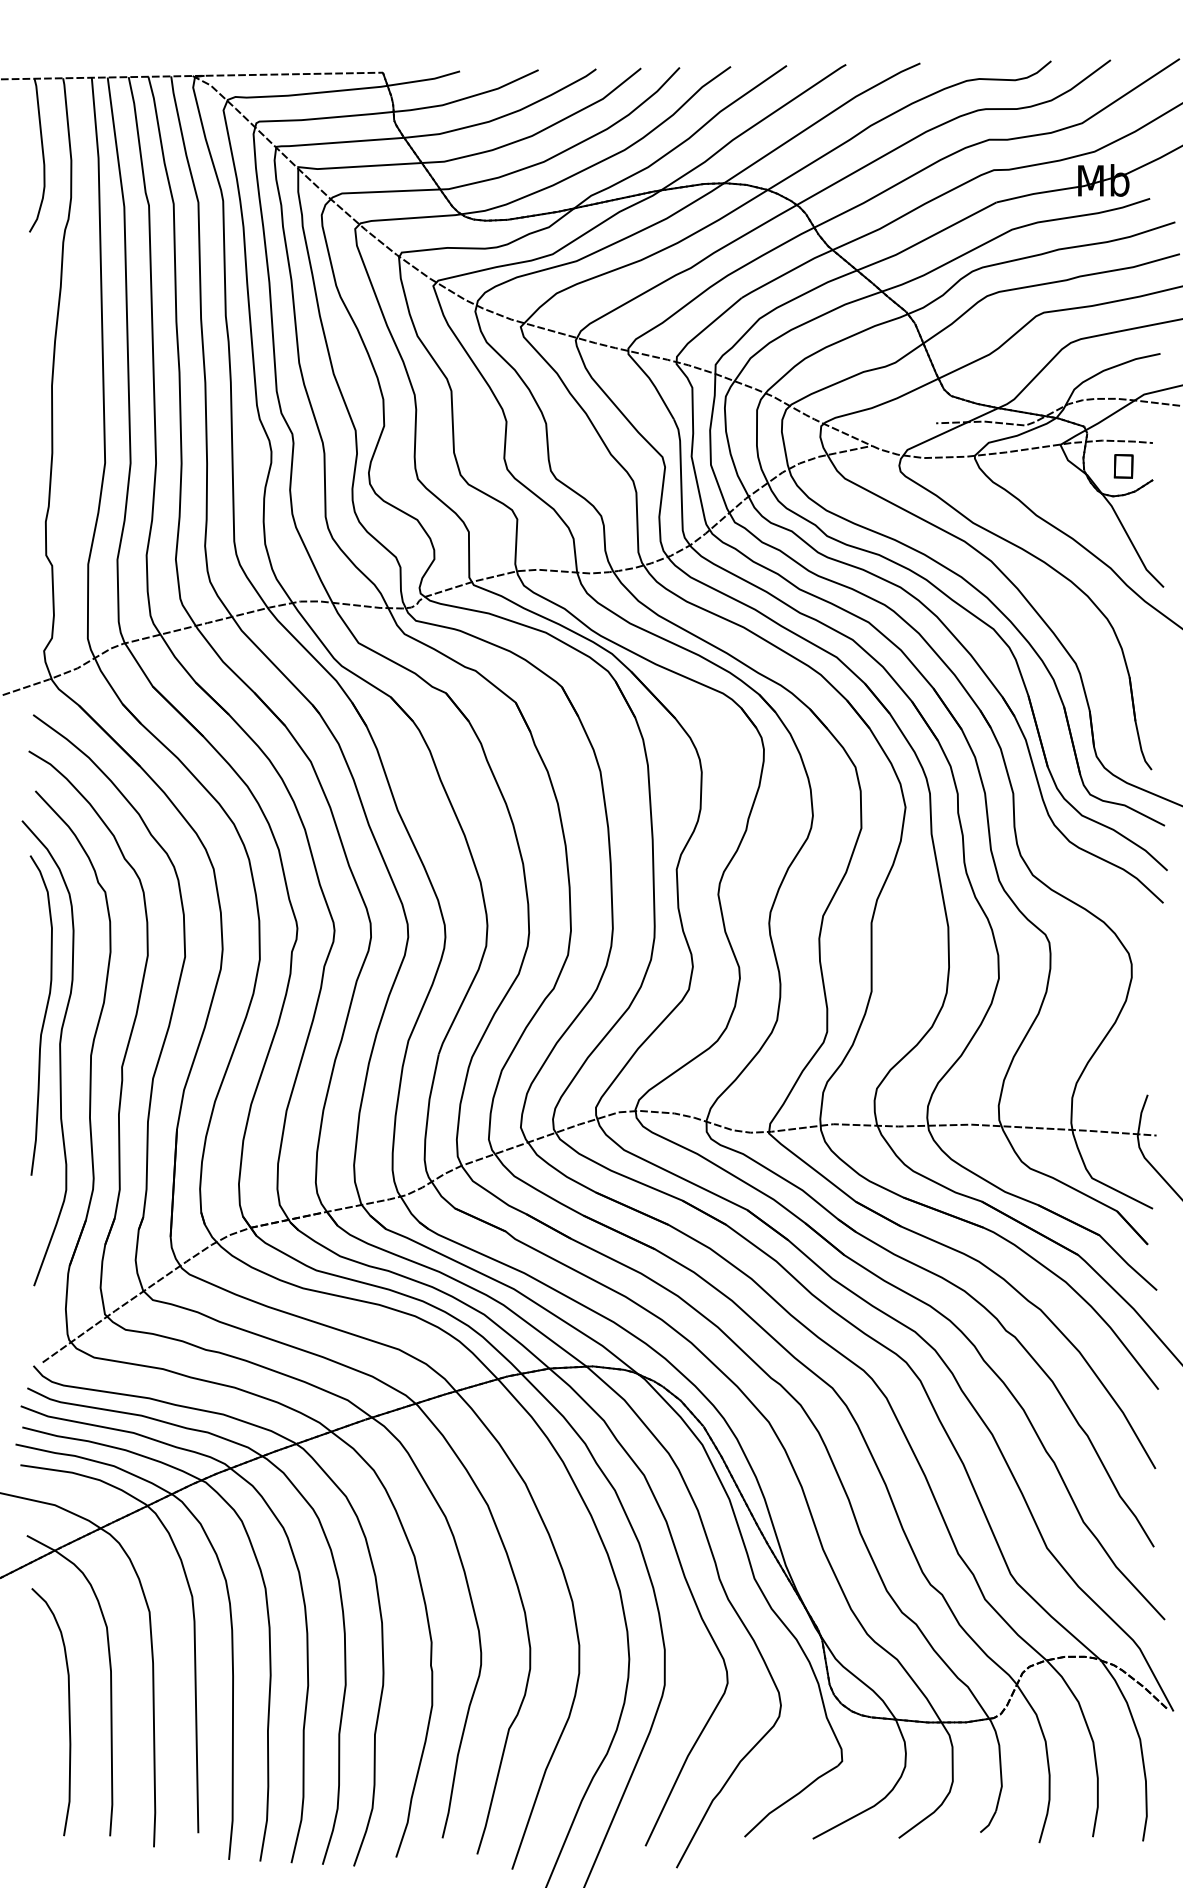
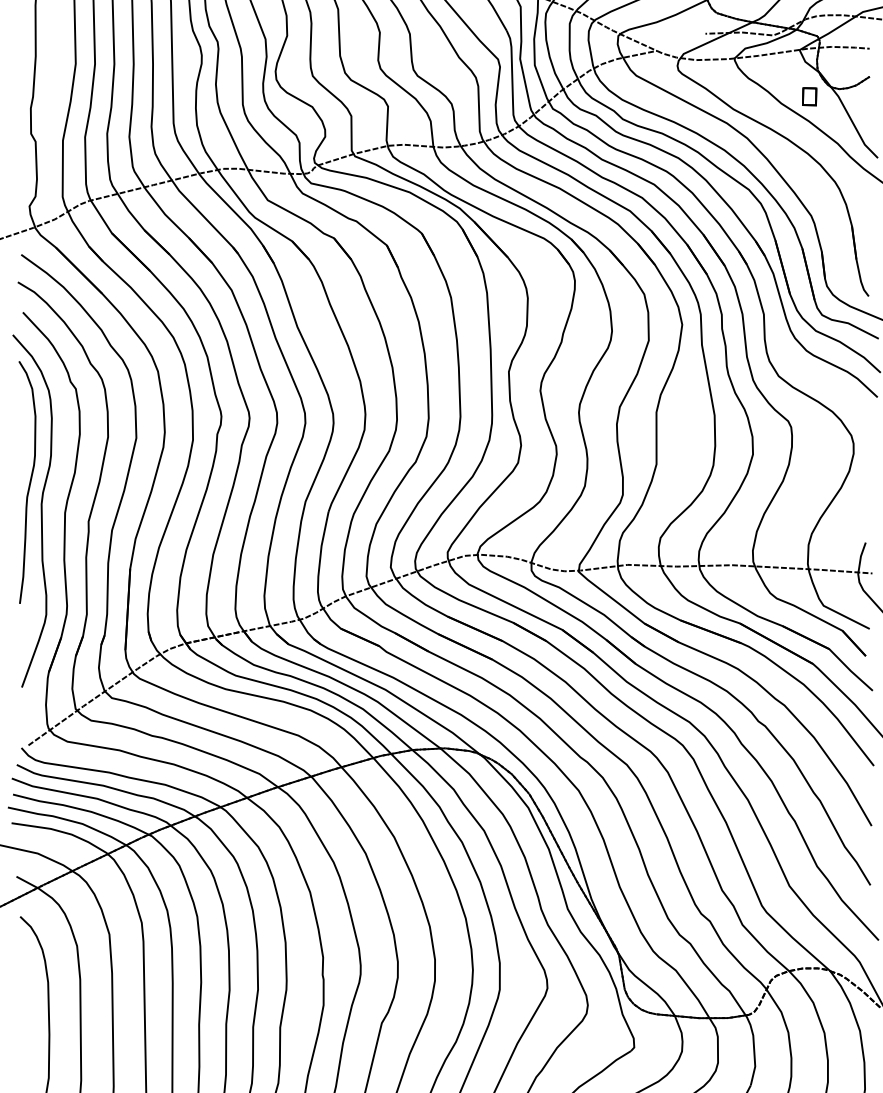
part: (1123, 466) -> (809, 96), moved

